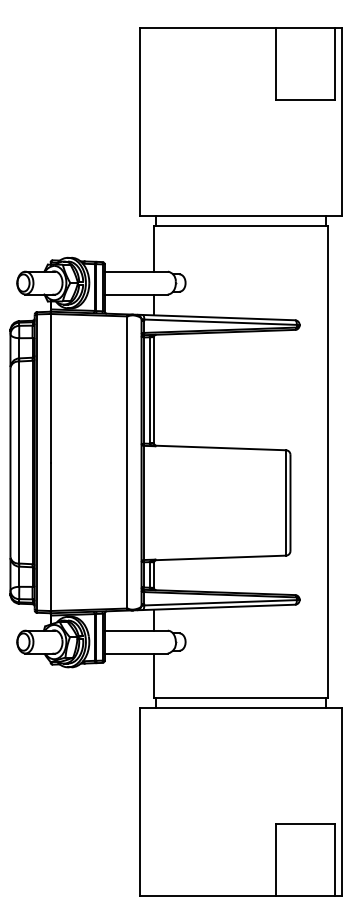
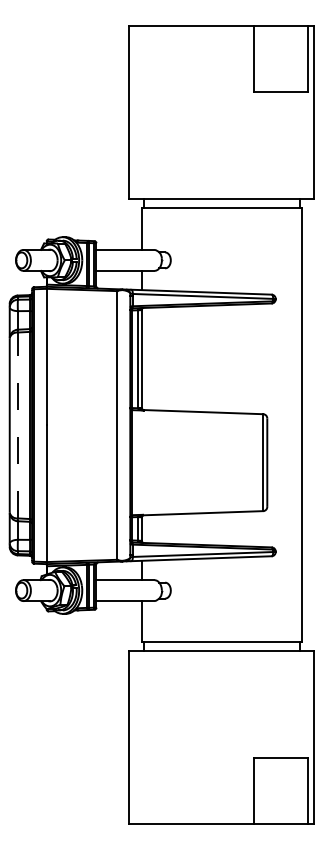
line: (19, 462) -> (18, 425), solid -> dashed

